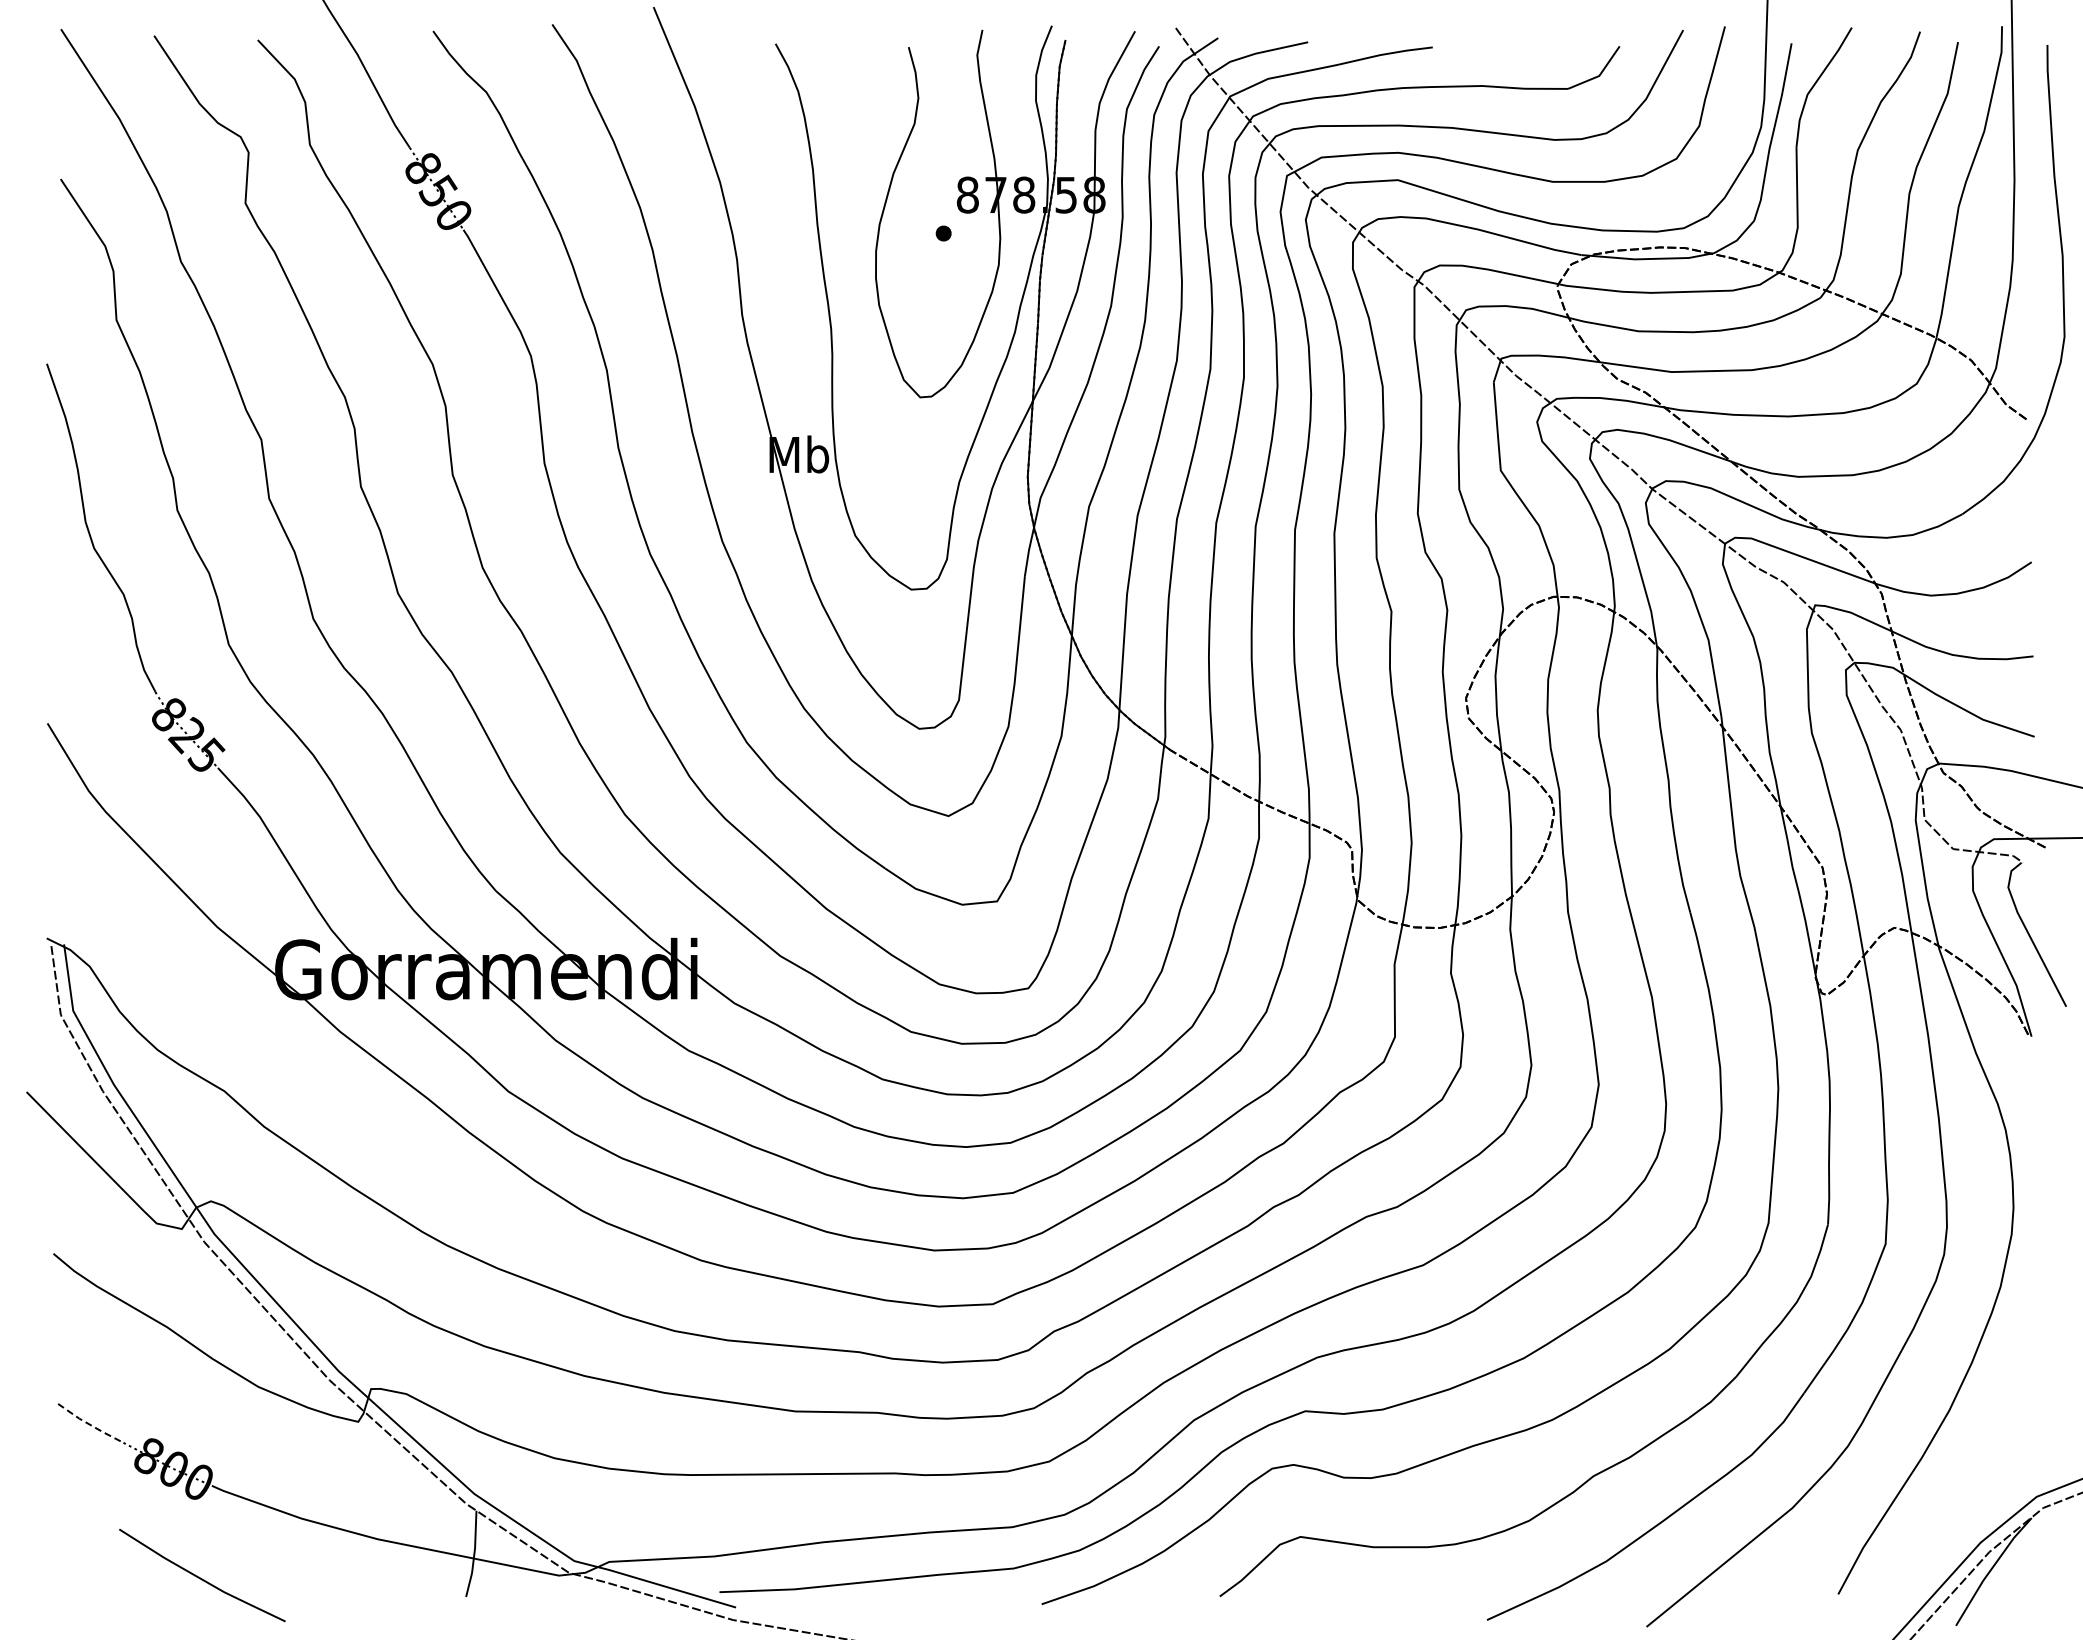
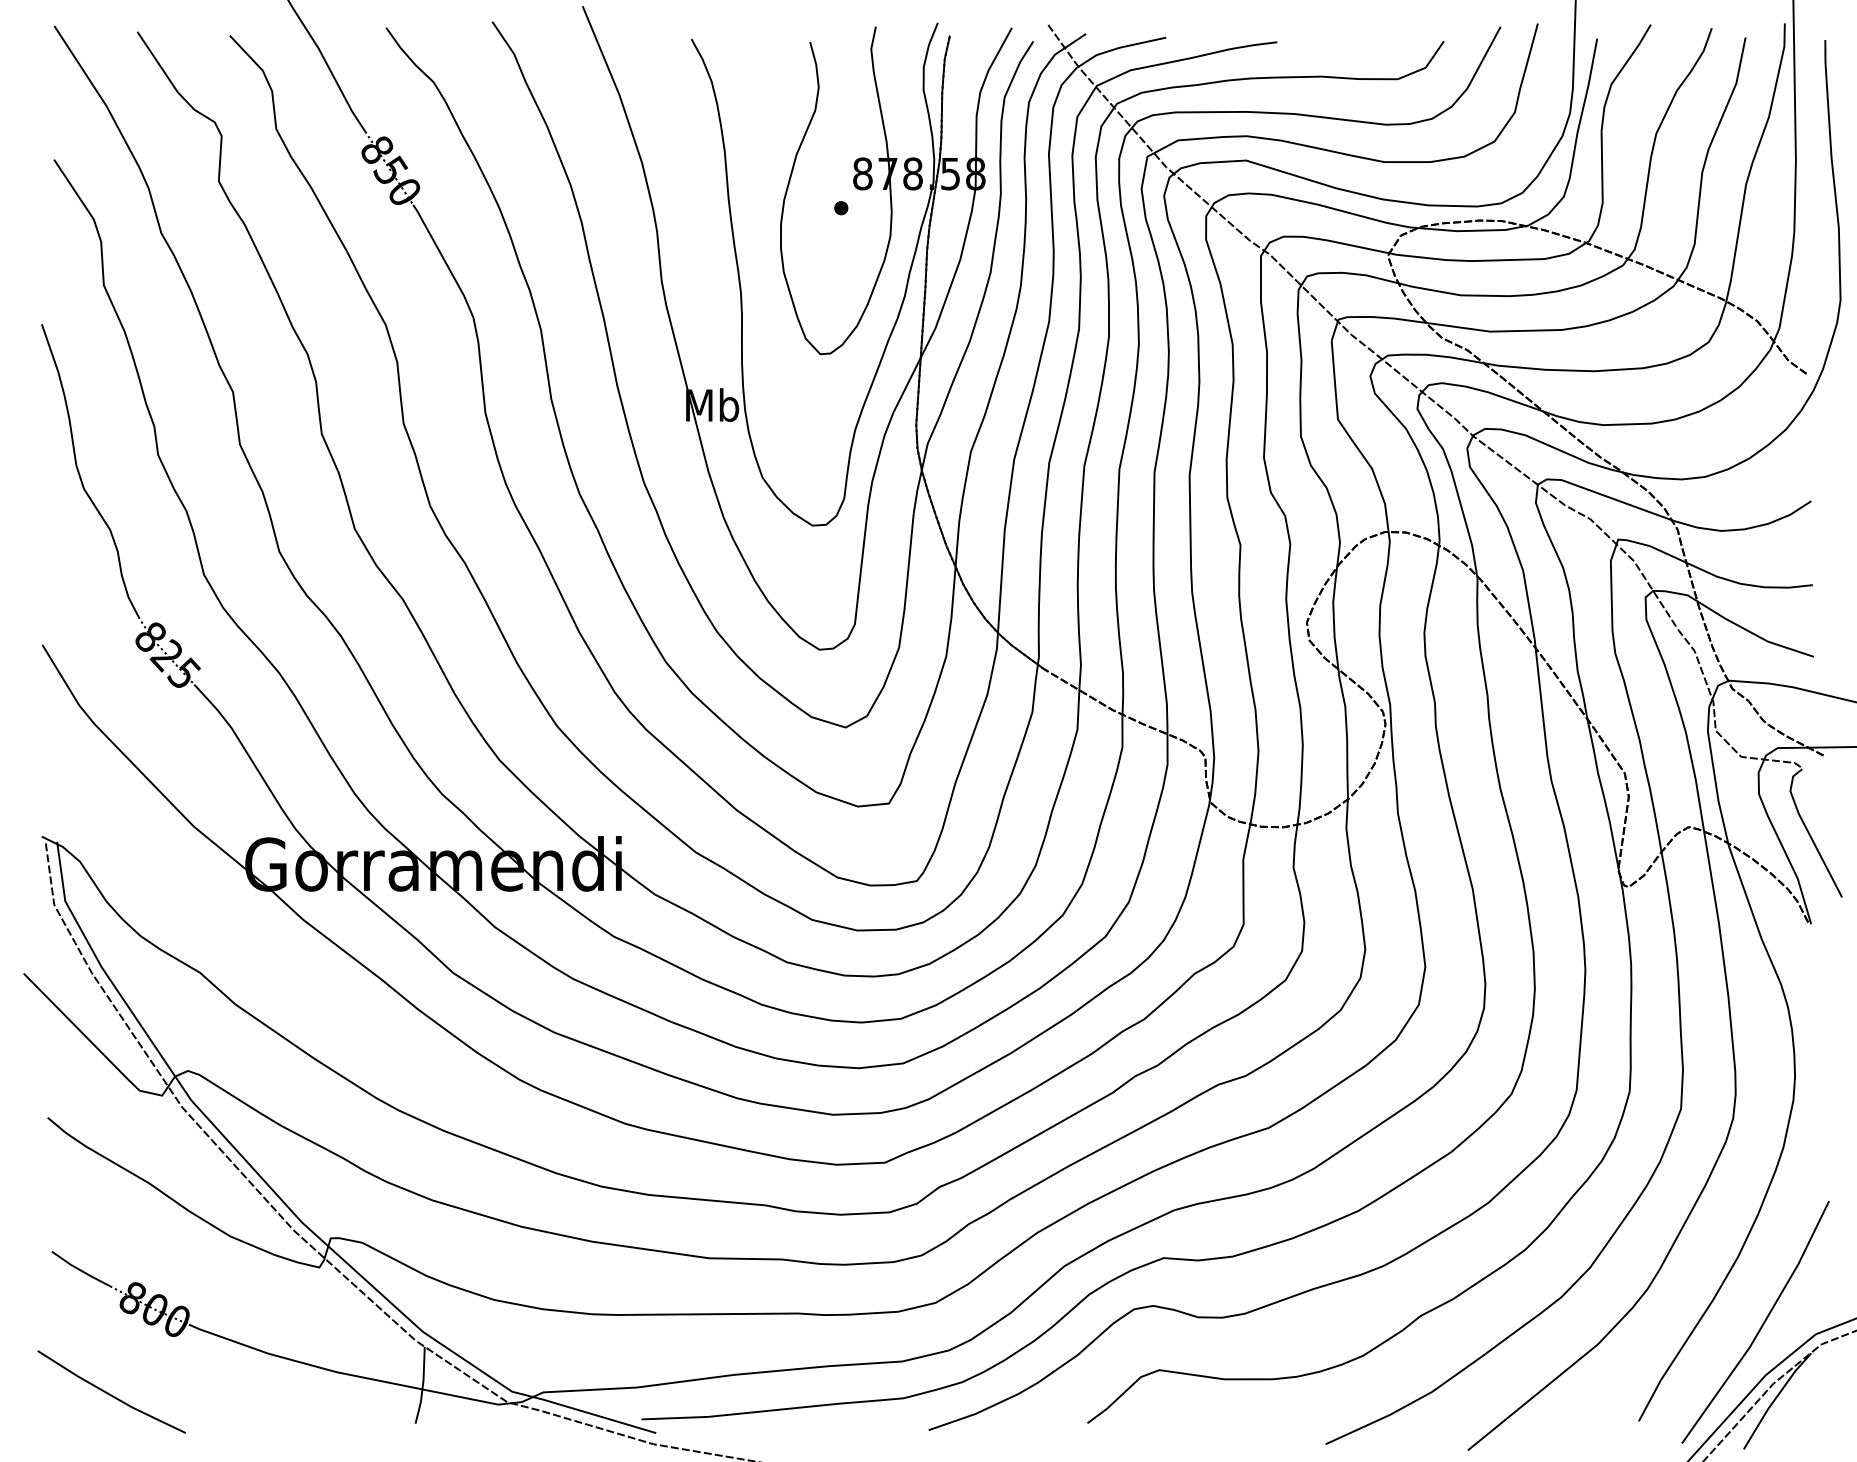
line: (90, 1424) -> (80, 1269), dashed -> solid
line: (1975, 1487) -> (1761, 1326), added
curve: (200, 1577) -> (110, 1393), moved

